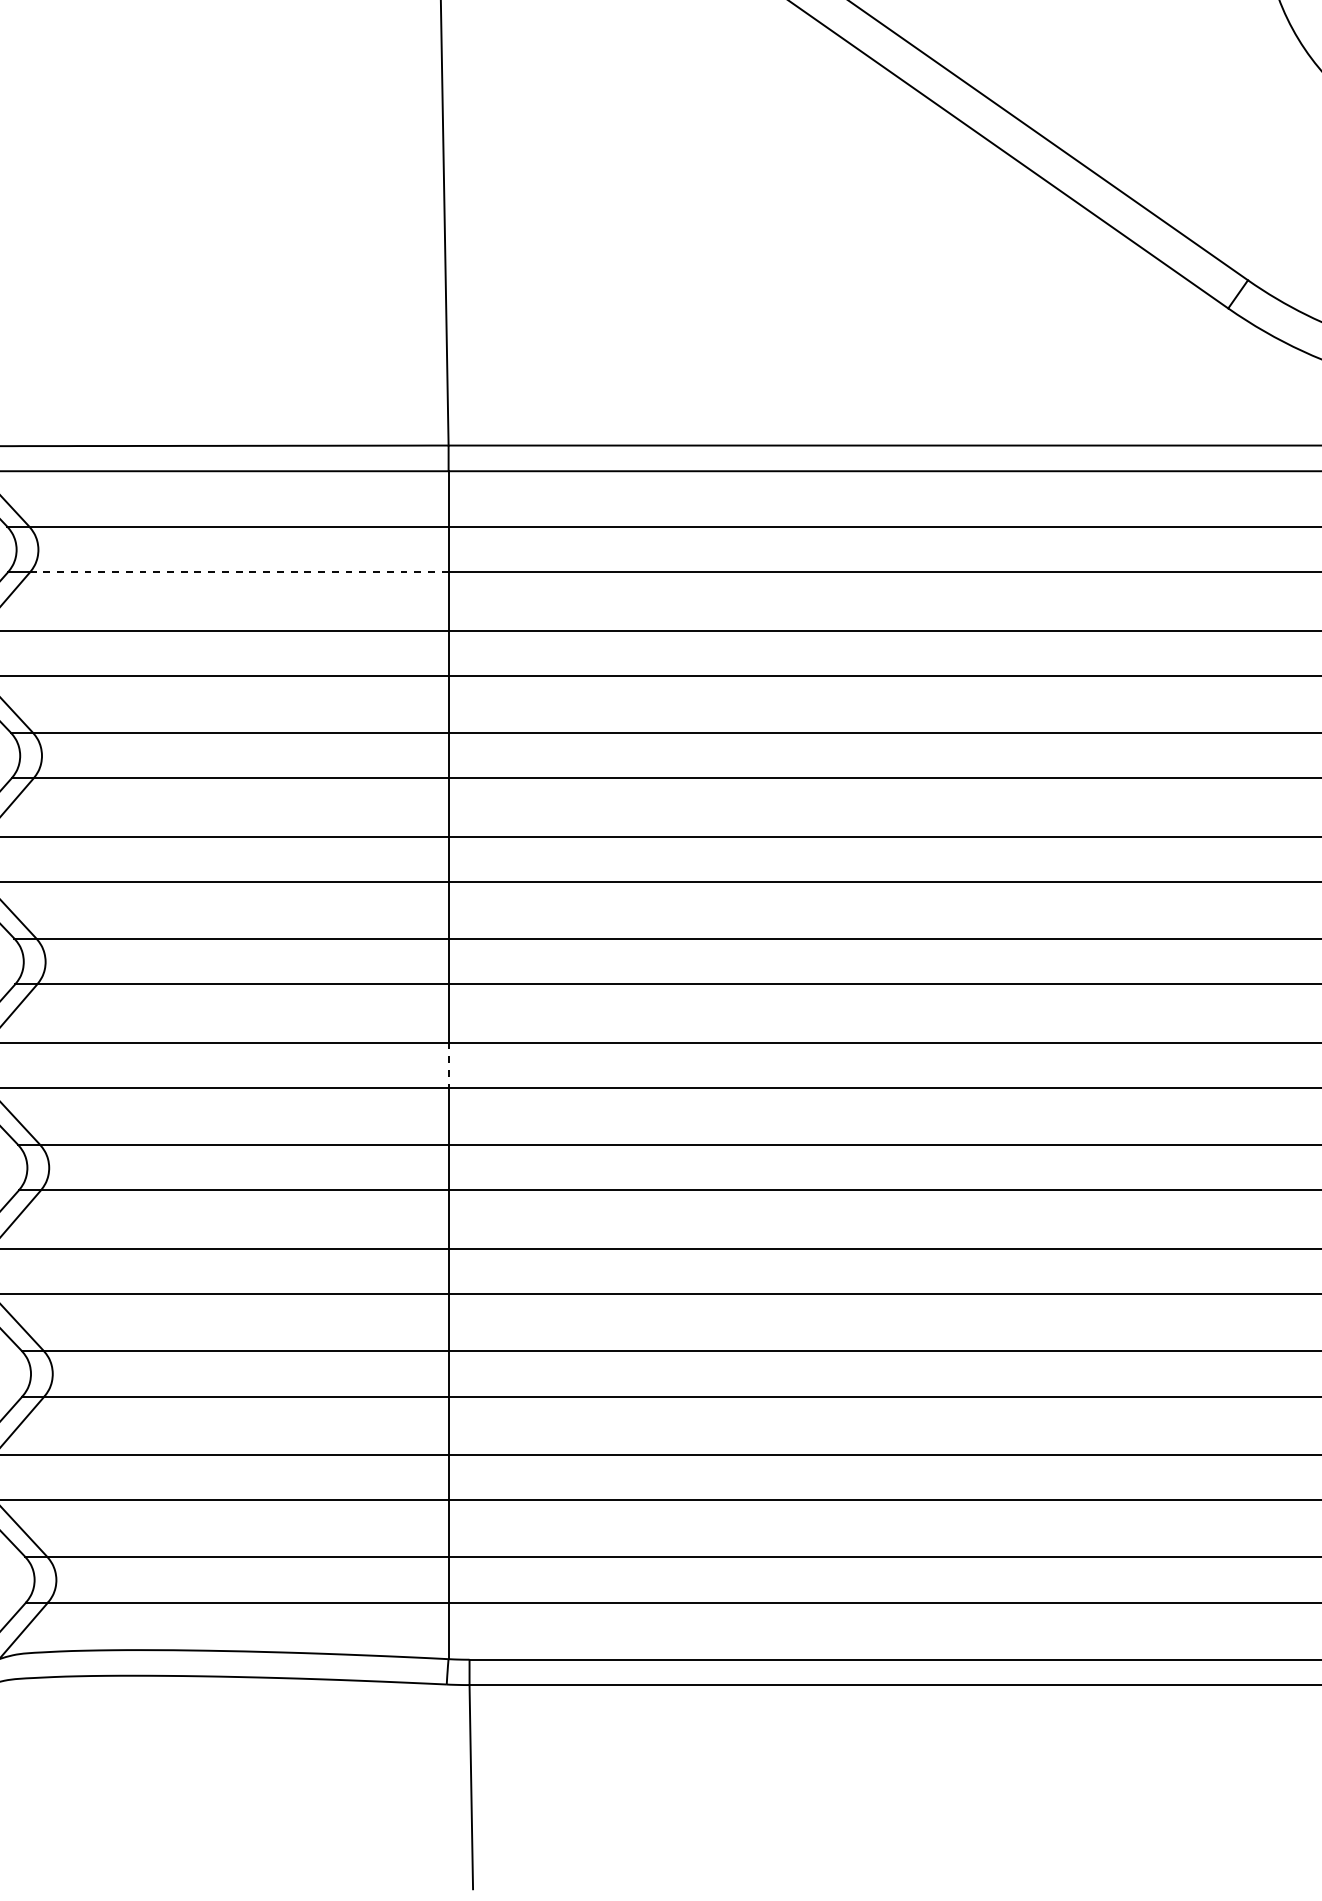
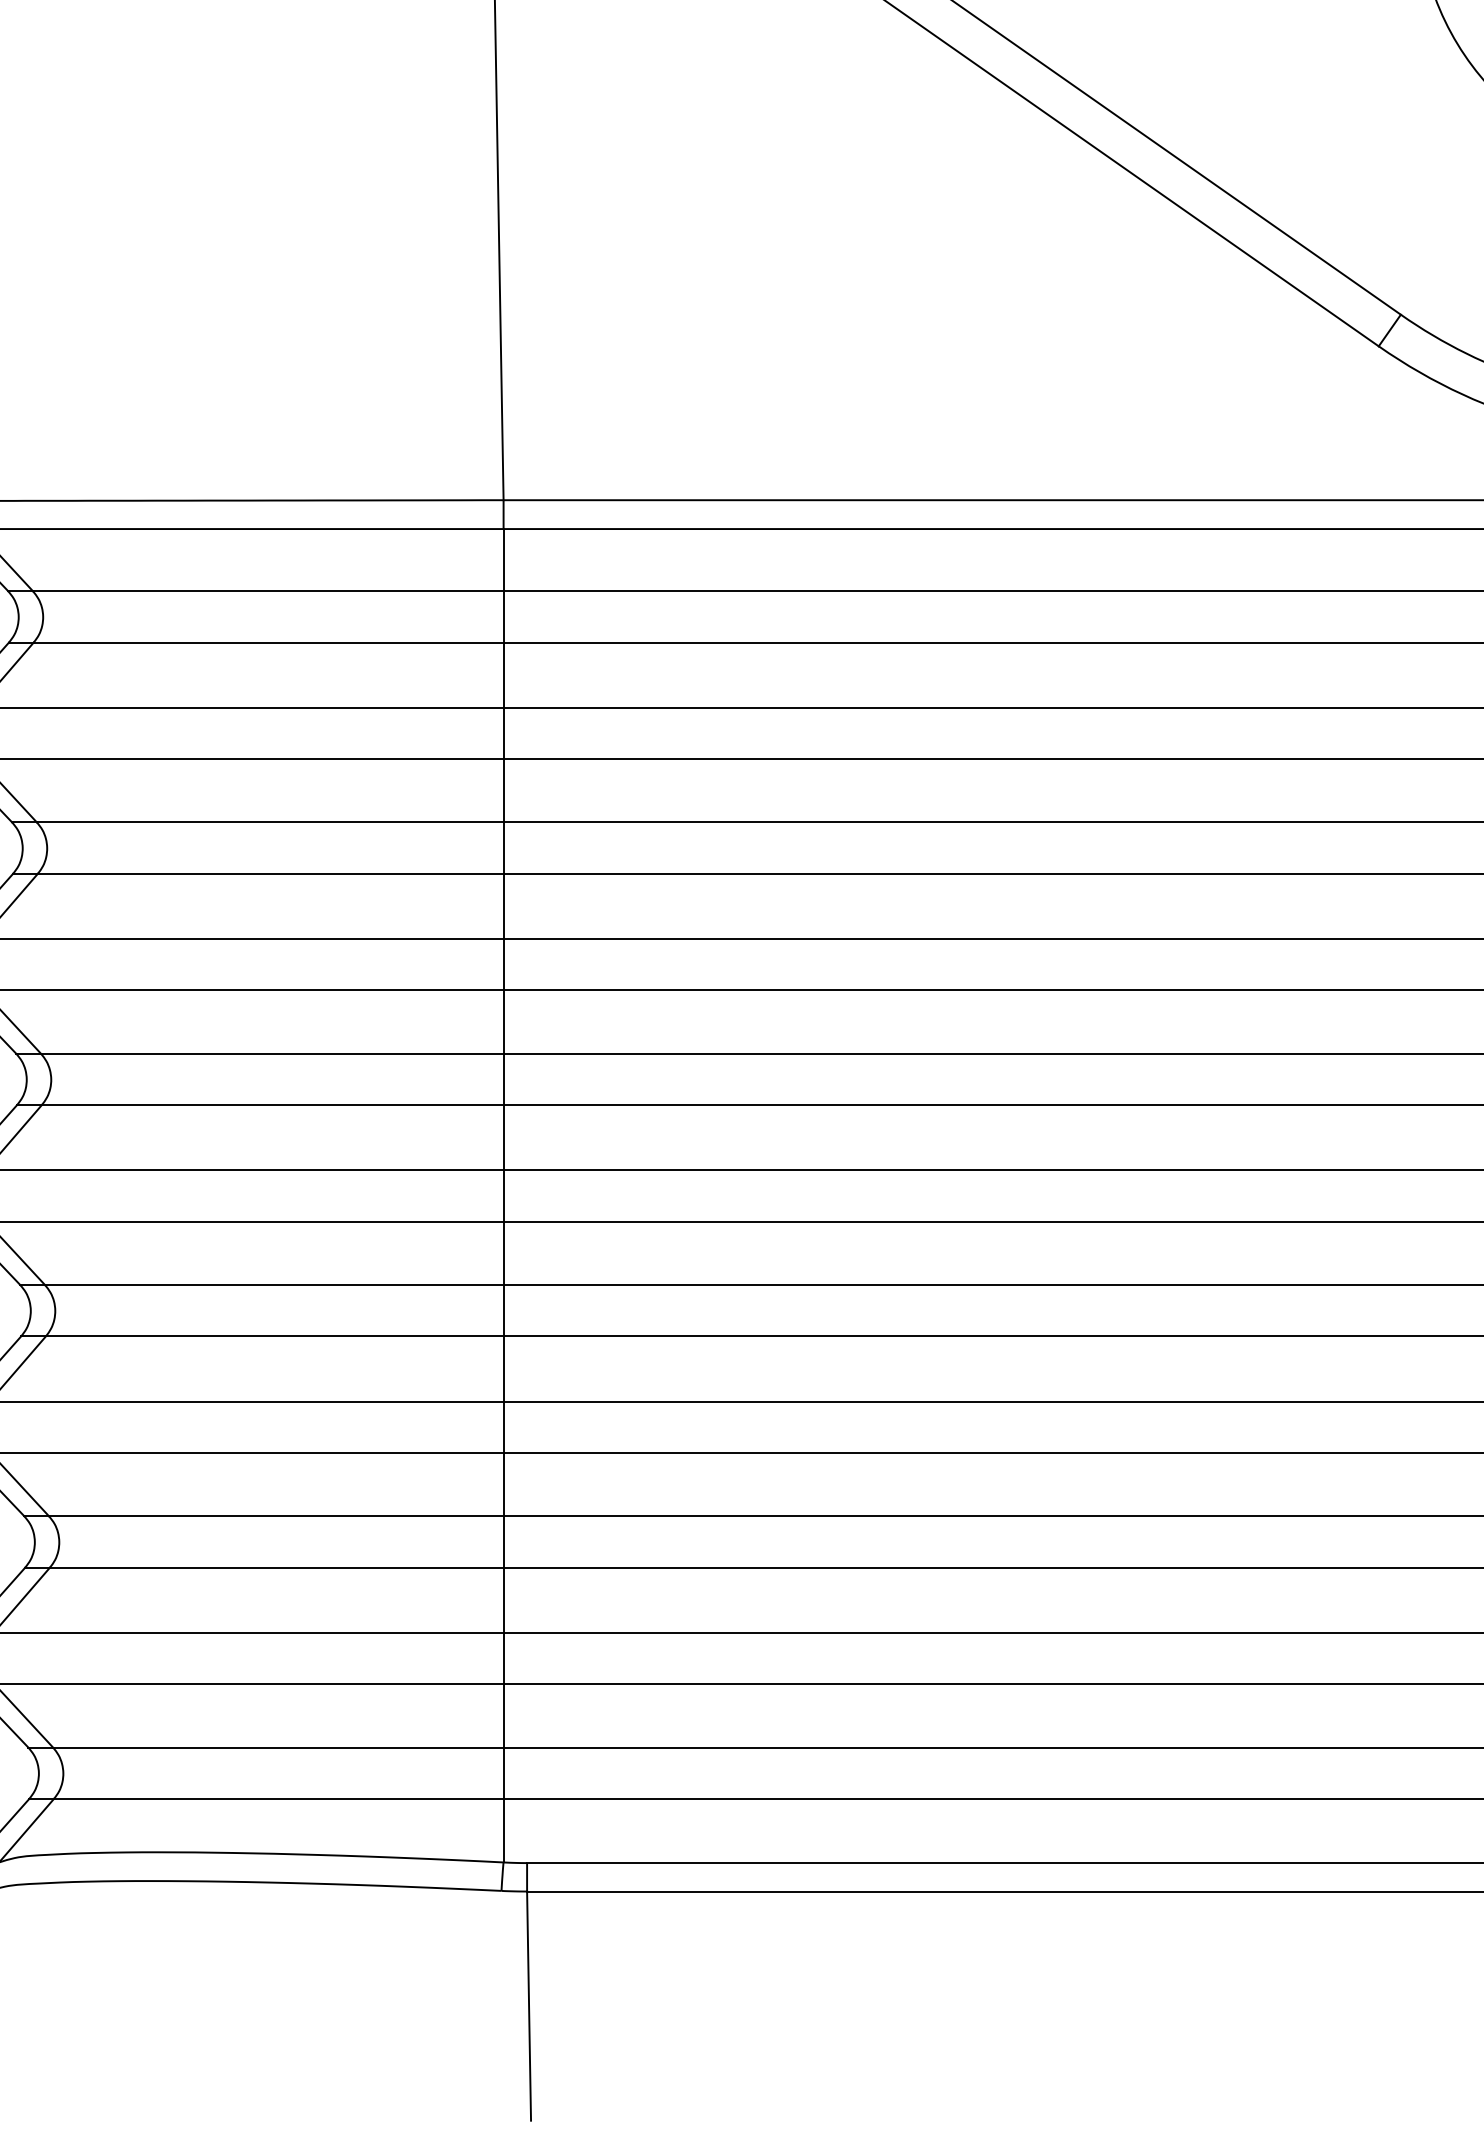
line: (239, 572) -> (268, 642), dashed -> solid
line: (448, 1065) -> (503, 1196), dashed -> solid

